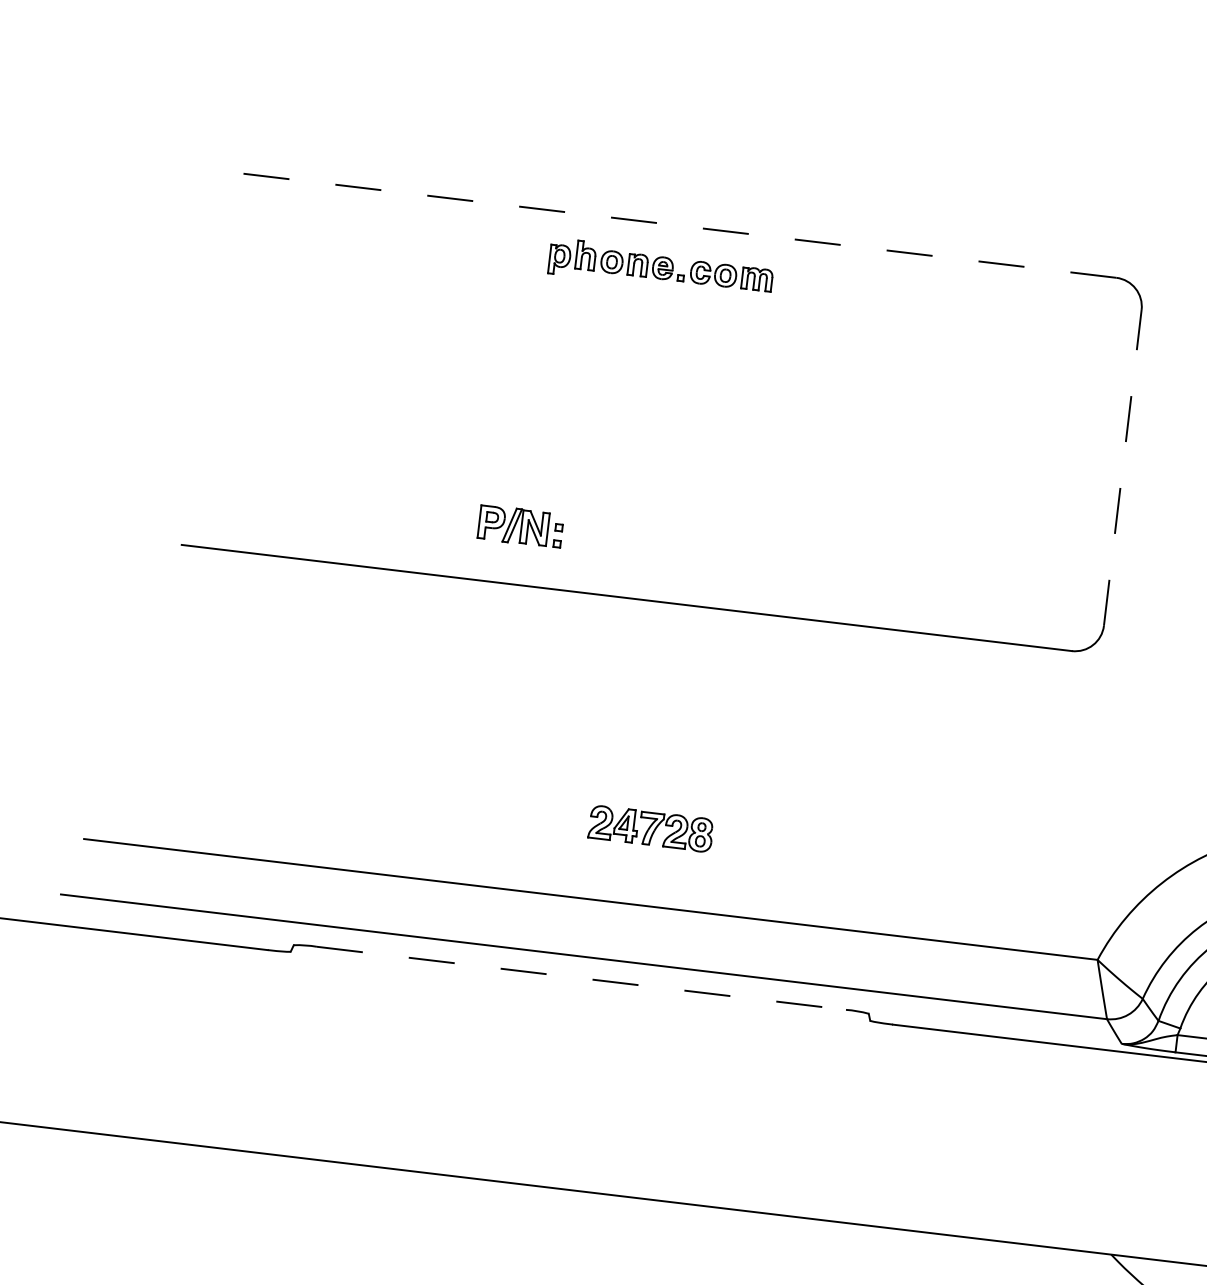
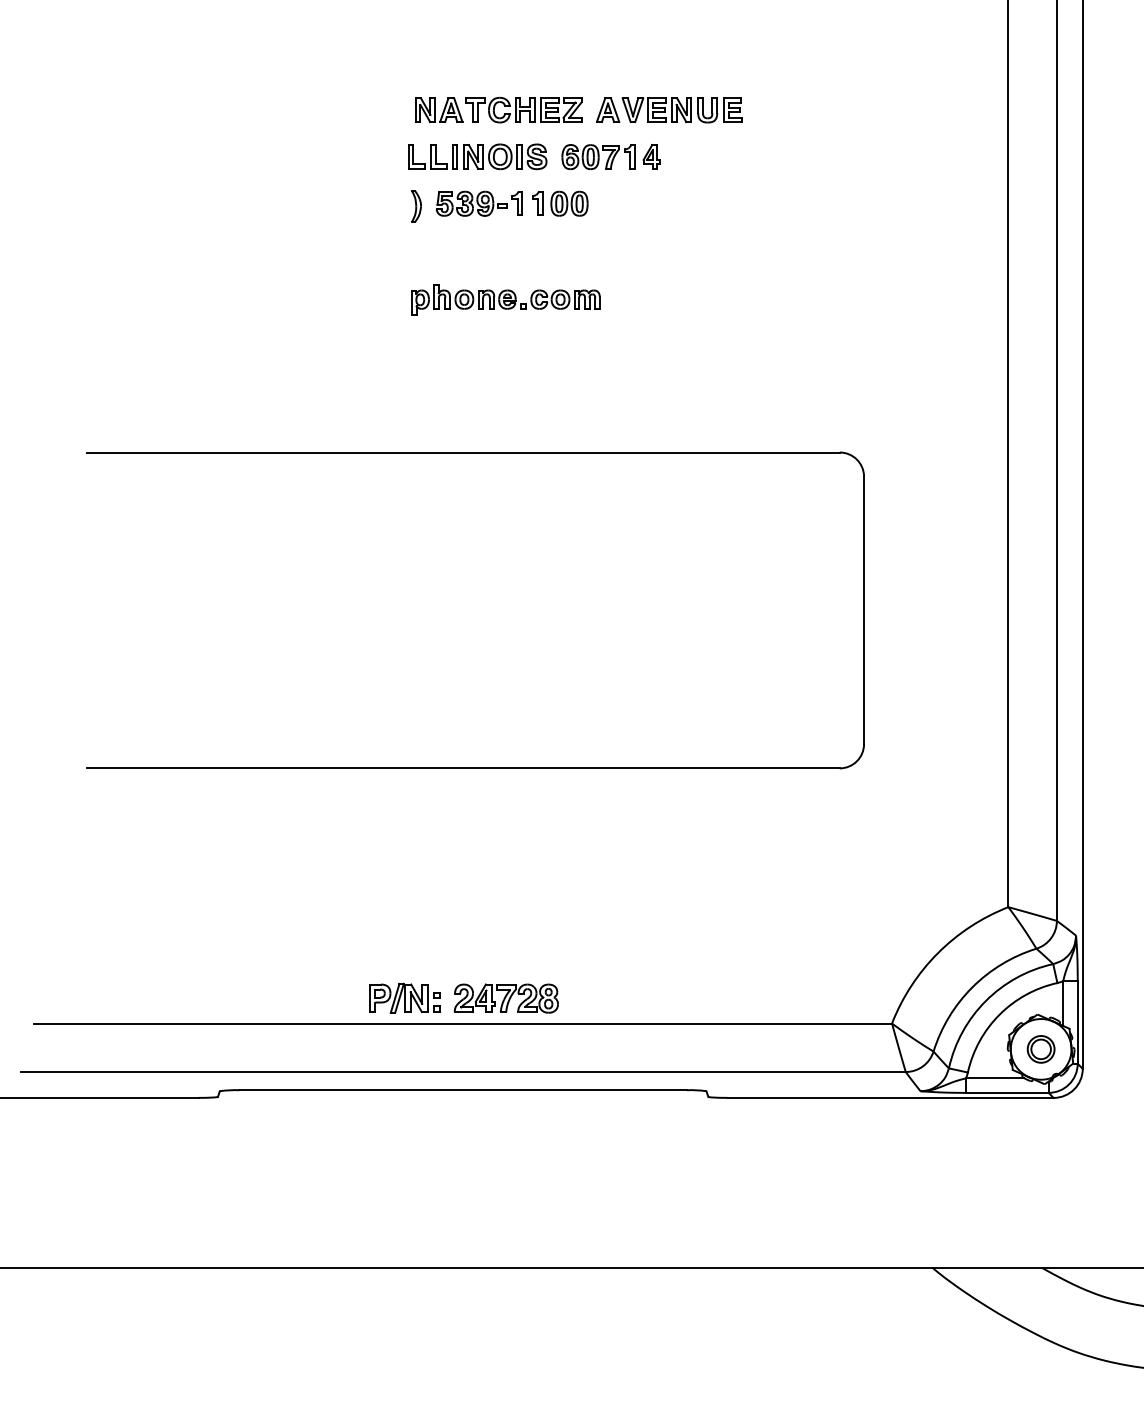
line: (671, 224) -> (463, 452), dashed -> solid
part: (660, 267) -> (505, 299), moved
line: (1123, 467) -> (864, 610), dashed -> solid
part: (520, 525) -> (404, 997), moved
part: (650, 828) -> (505, 998), moved
line: (581, 978) -> (463, 1090), dashed -> solid

